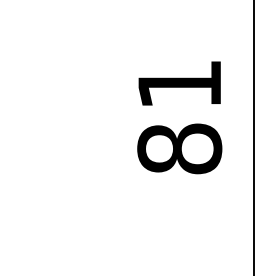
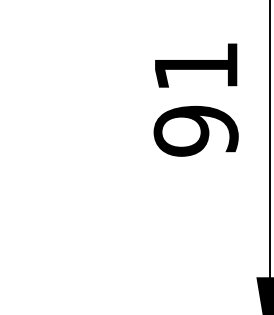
text: (179, 148) -> (195, 130), 81 -> 91

